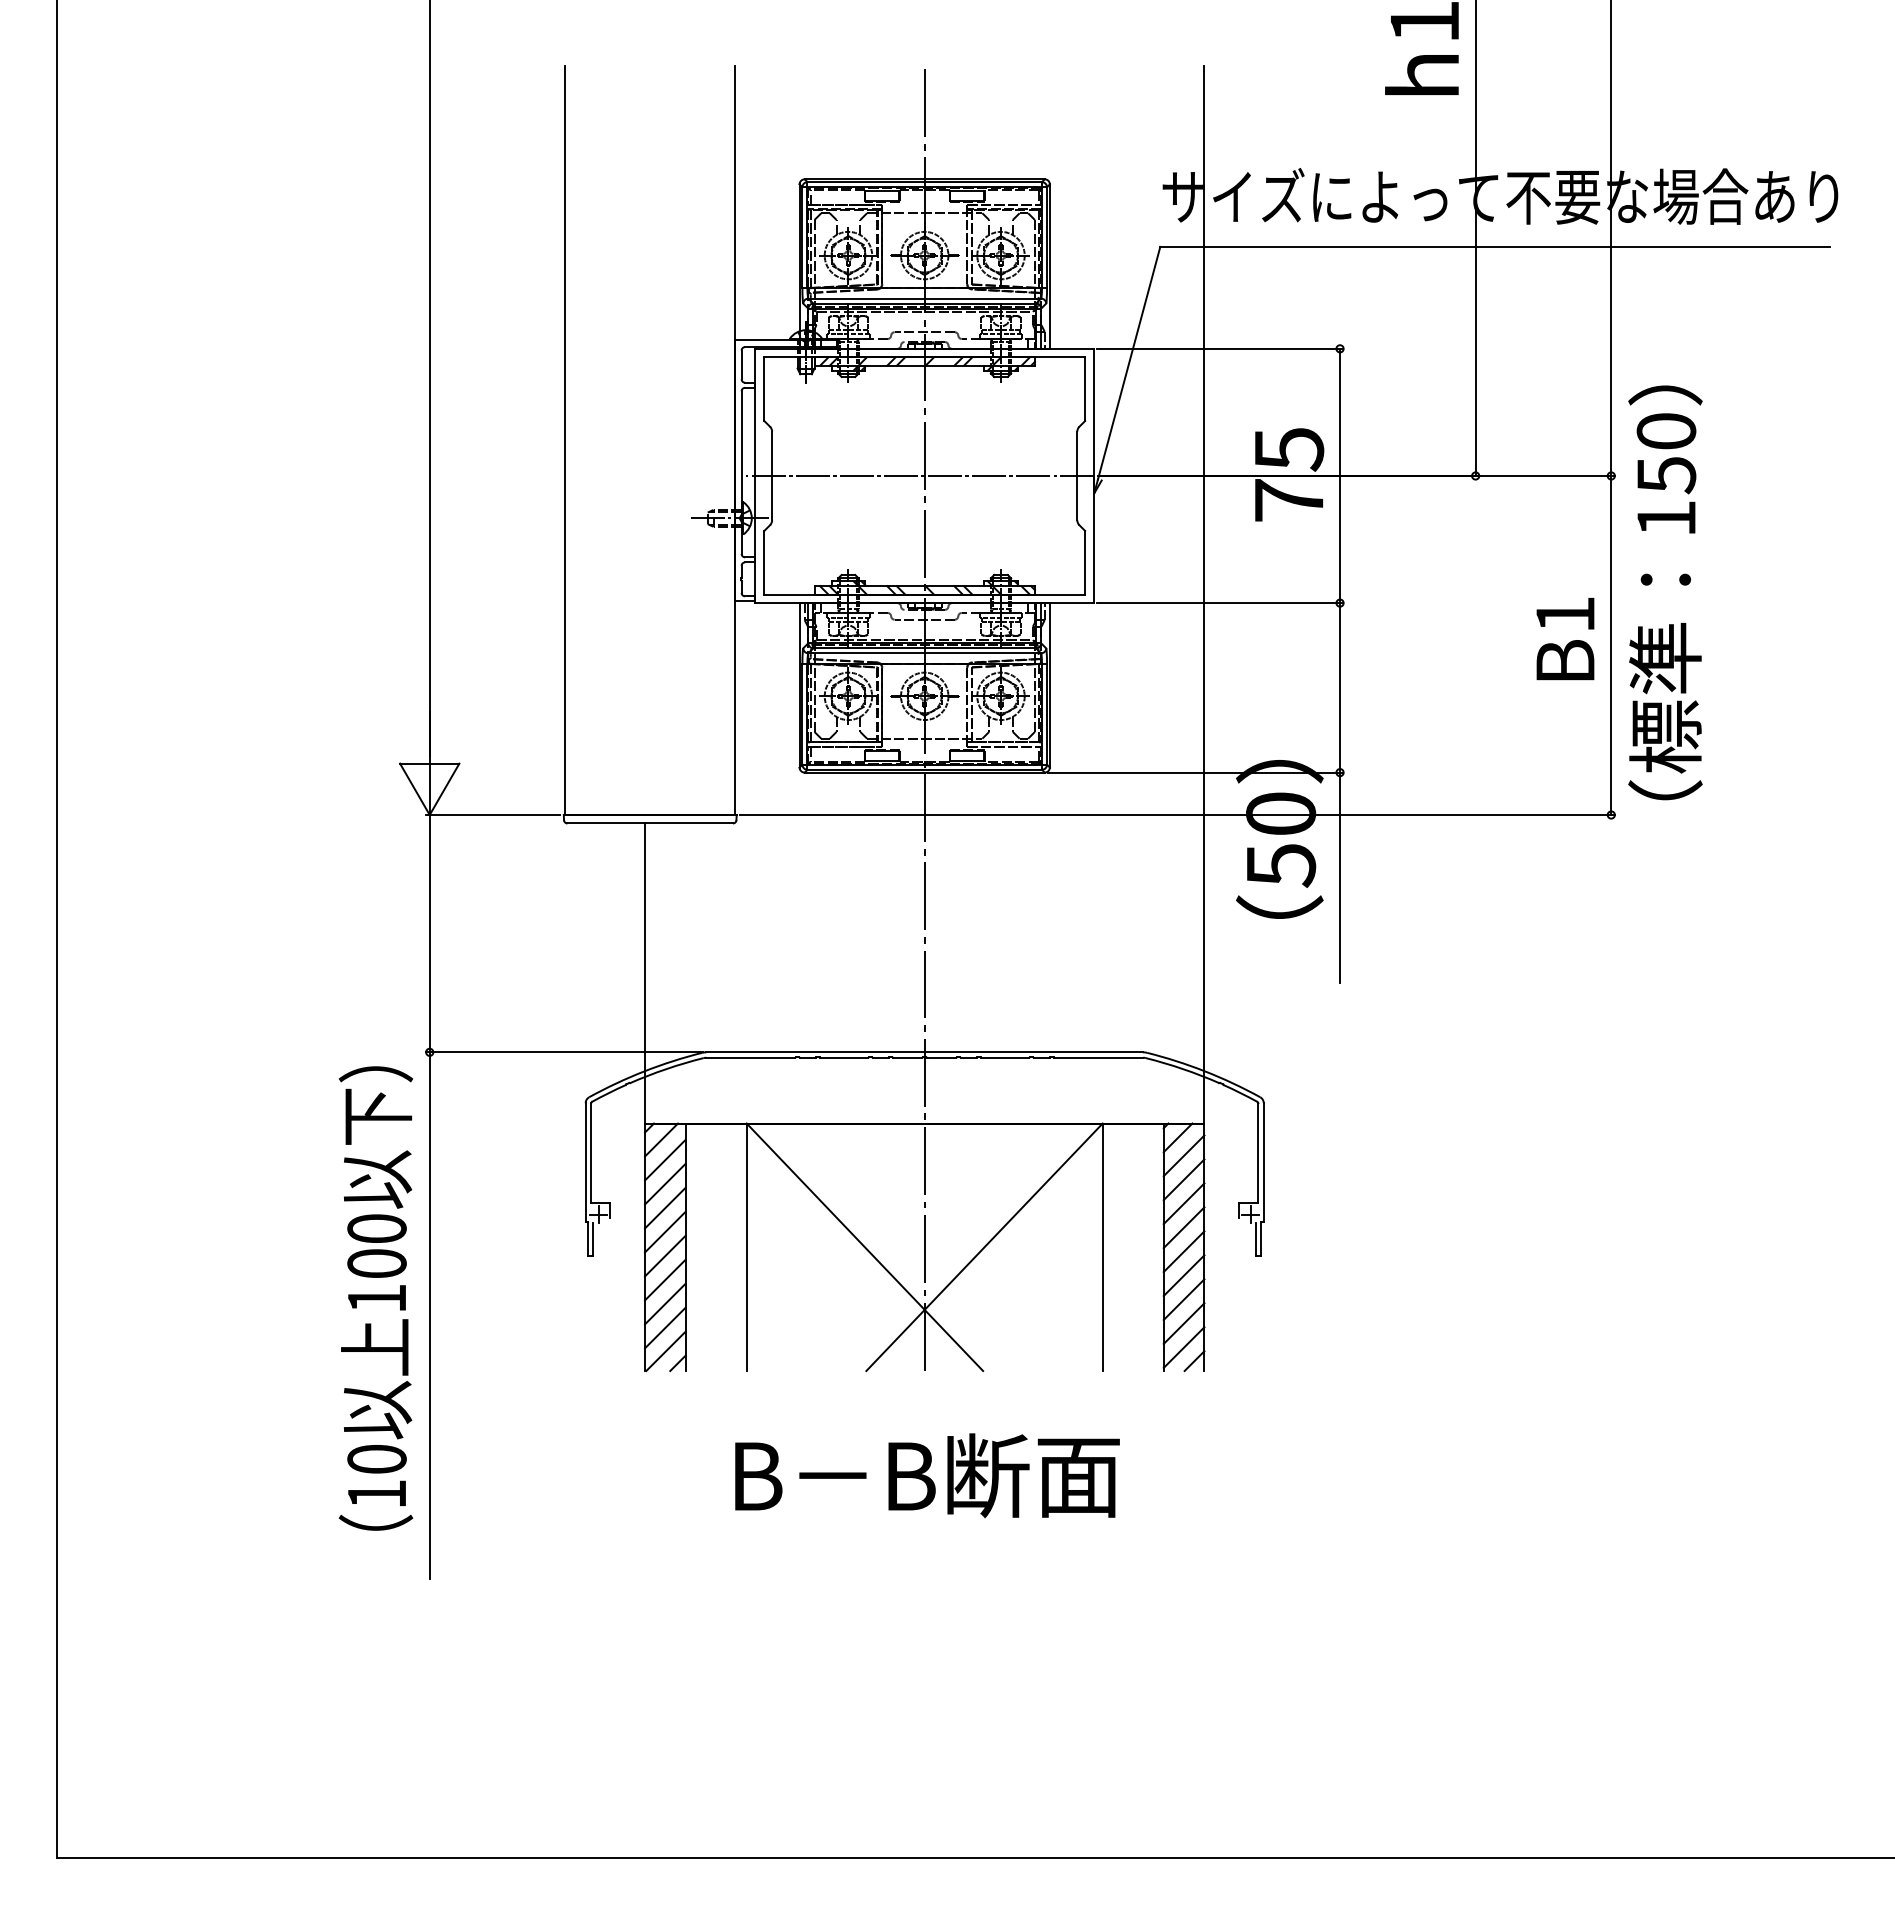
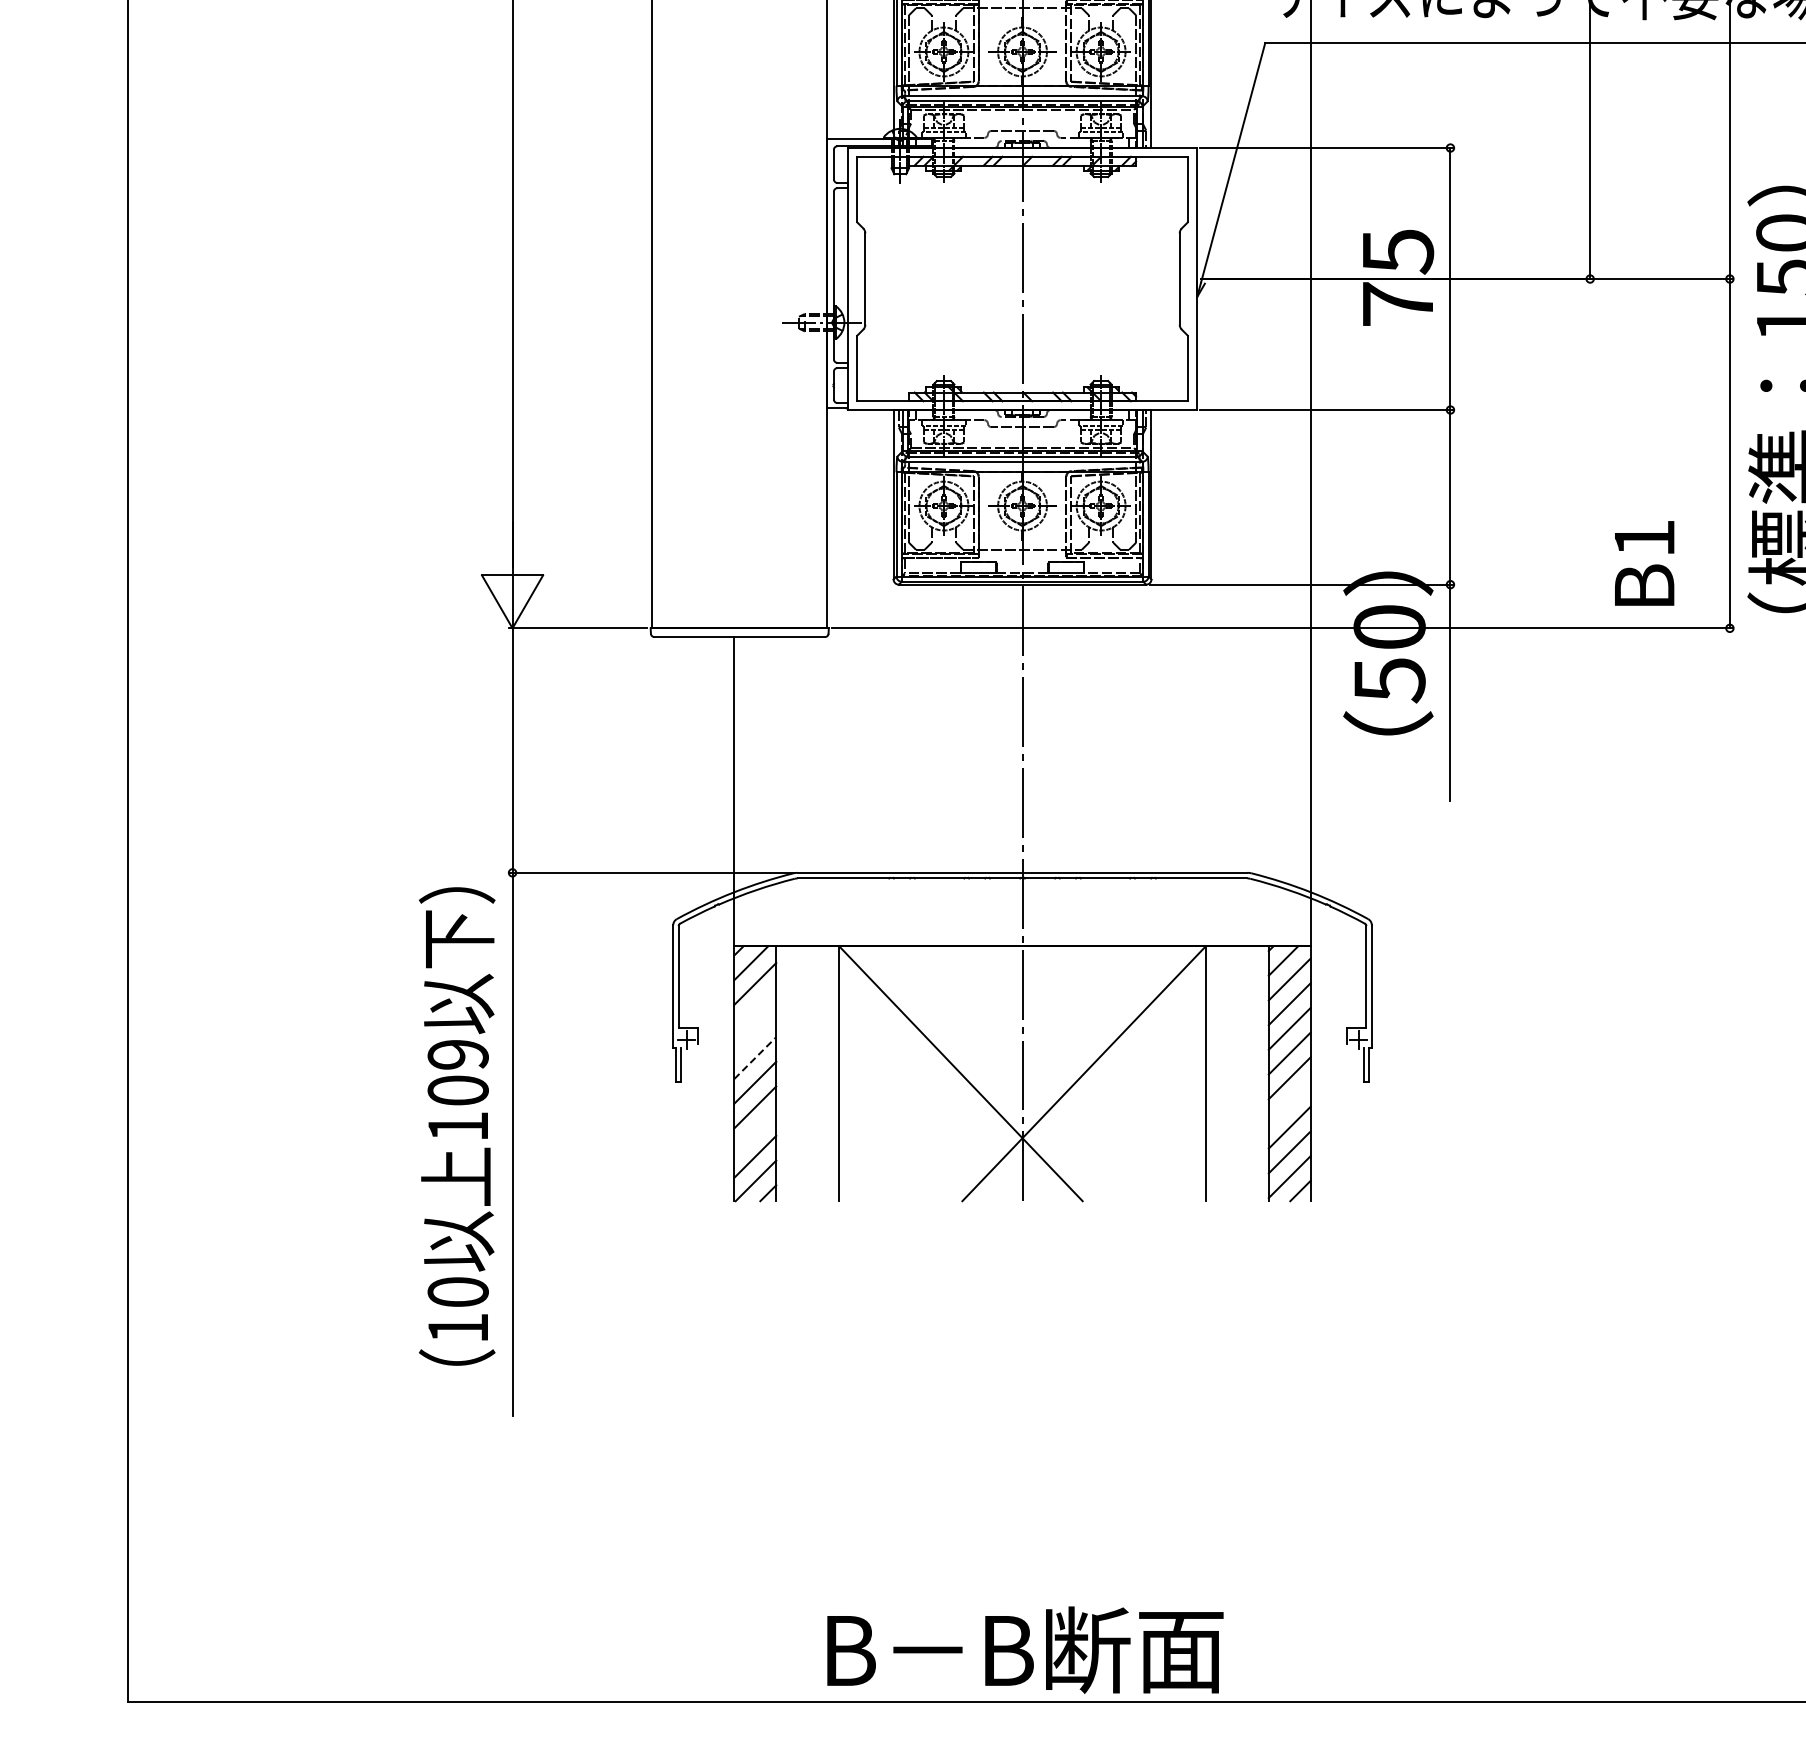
line: (919, 475) -> (1017, 278), removed
text: (1565, 639) -> (1644, 563), moved
line: (665, 1183) -> (755, 1007), removed
line: (665, 1207) -> (755, 1032), removed
text: (376, 1228) -> (457, 1054), 100 -> 109
line: (665, 1232) -> (755, 1058), solid -> dashed
line: (1183, 1275) -> (1289, 1102), removed
line: (665, 1303) -> (755, 1131), removed
text: (927, 1475) -> (1025, 1649), moved

